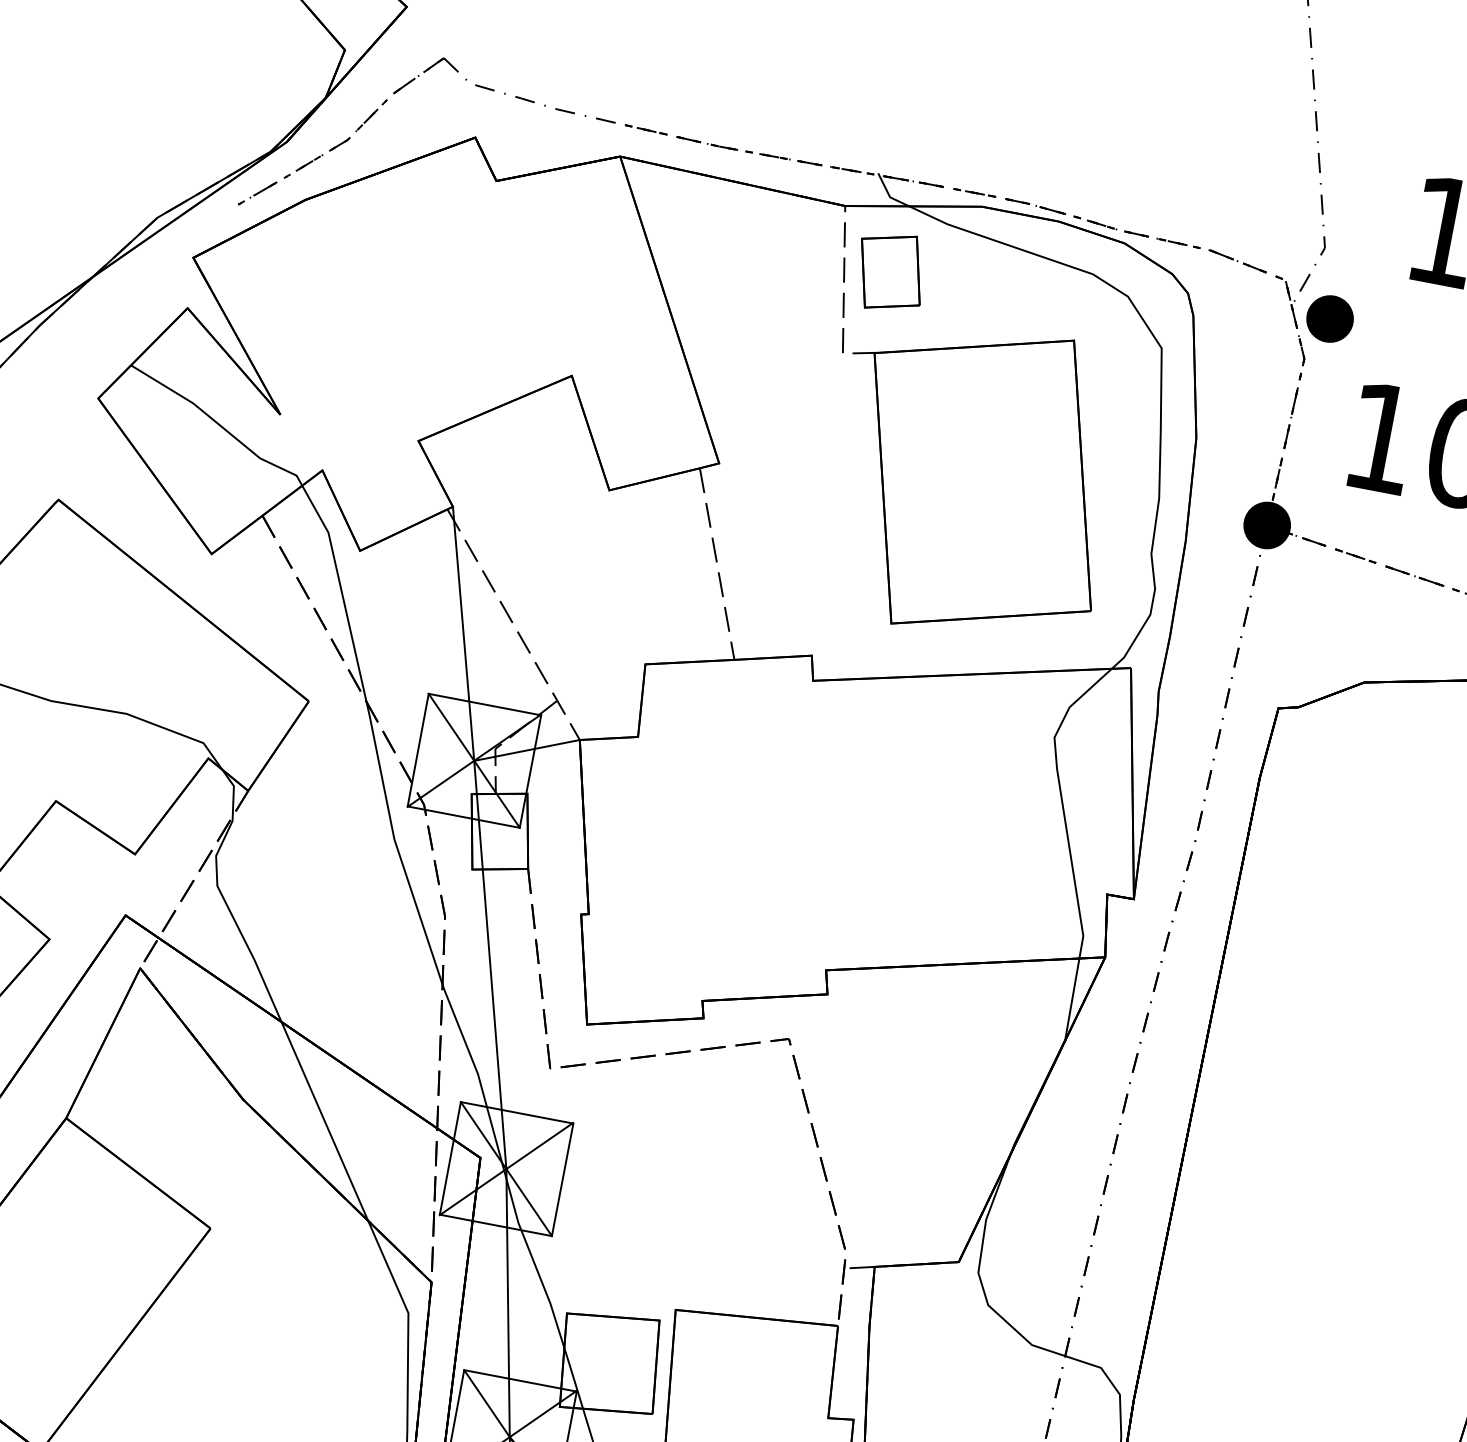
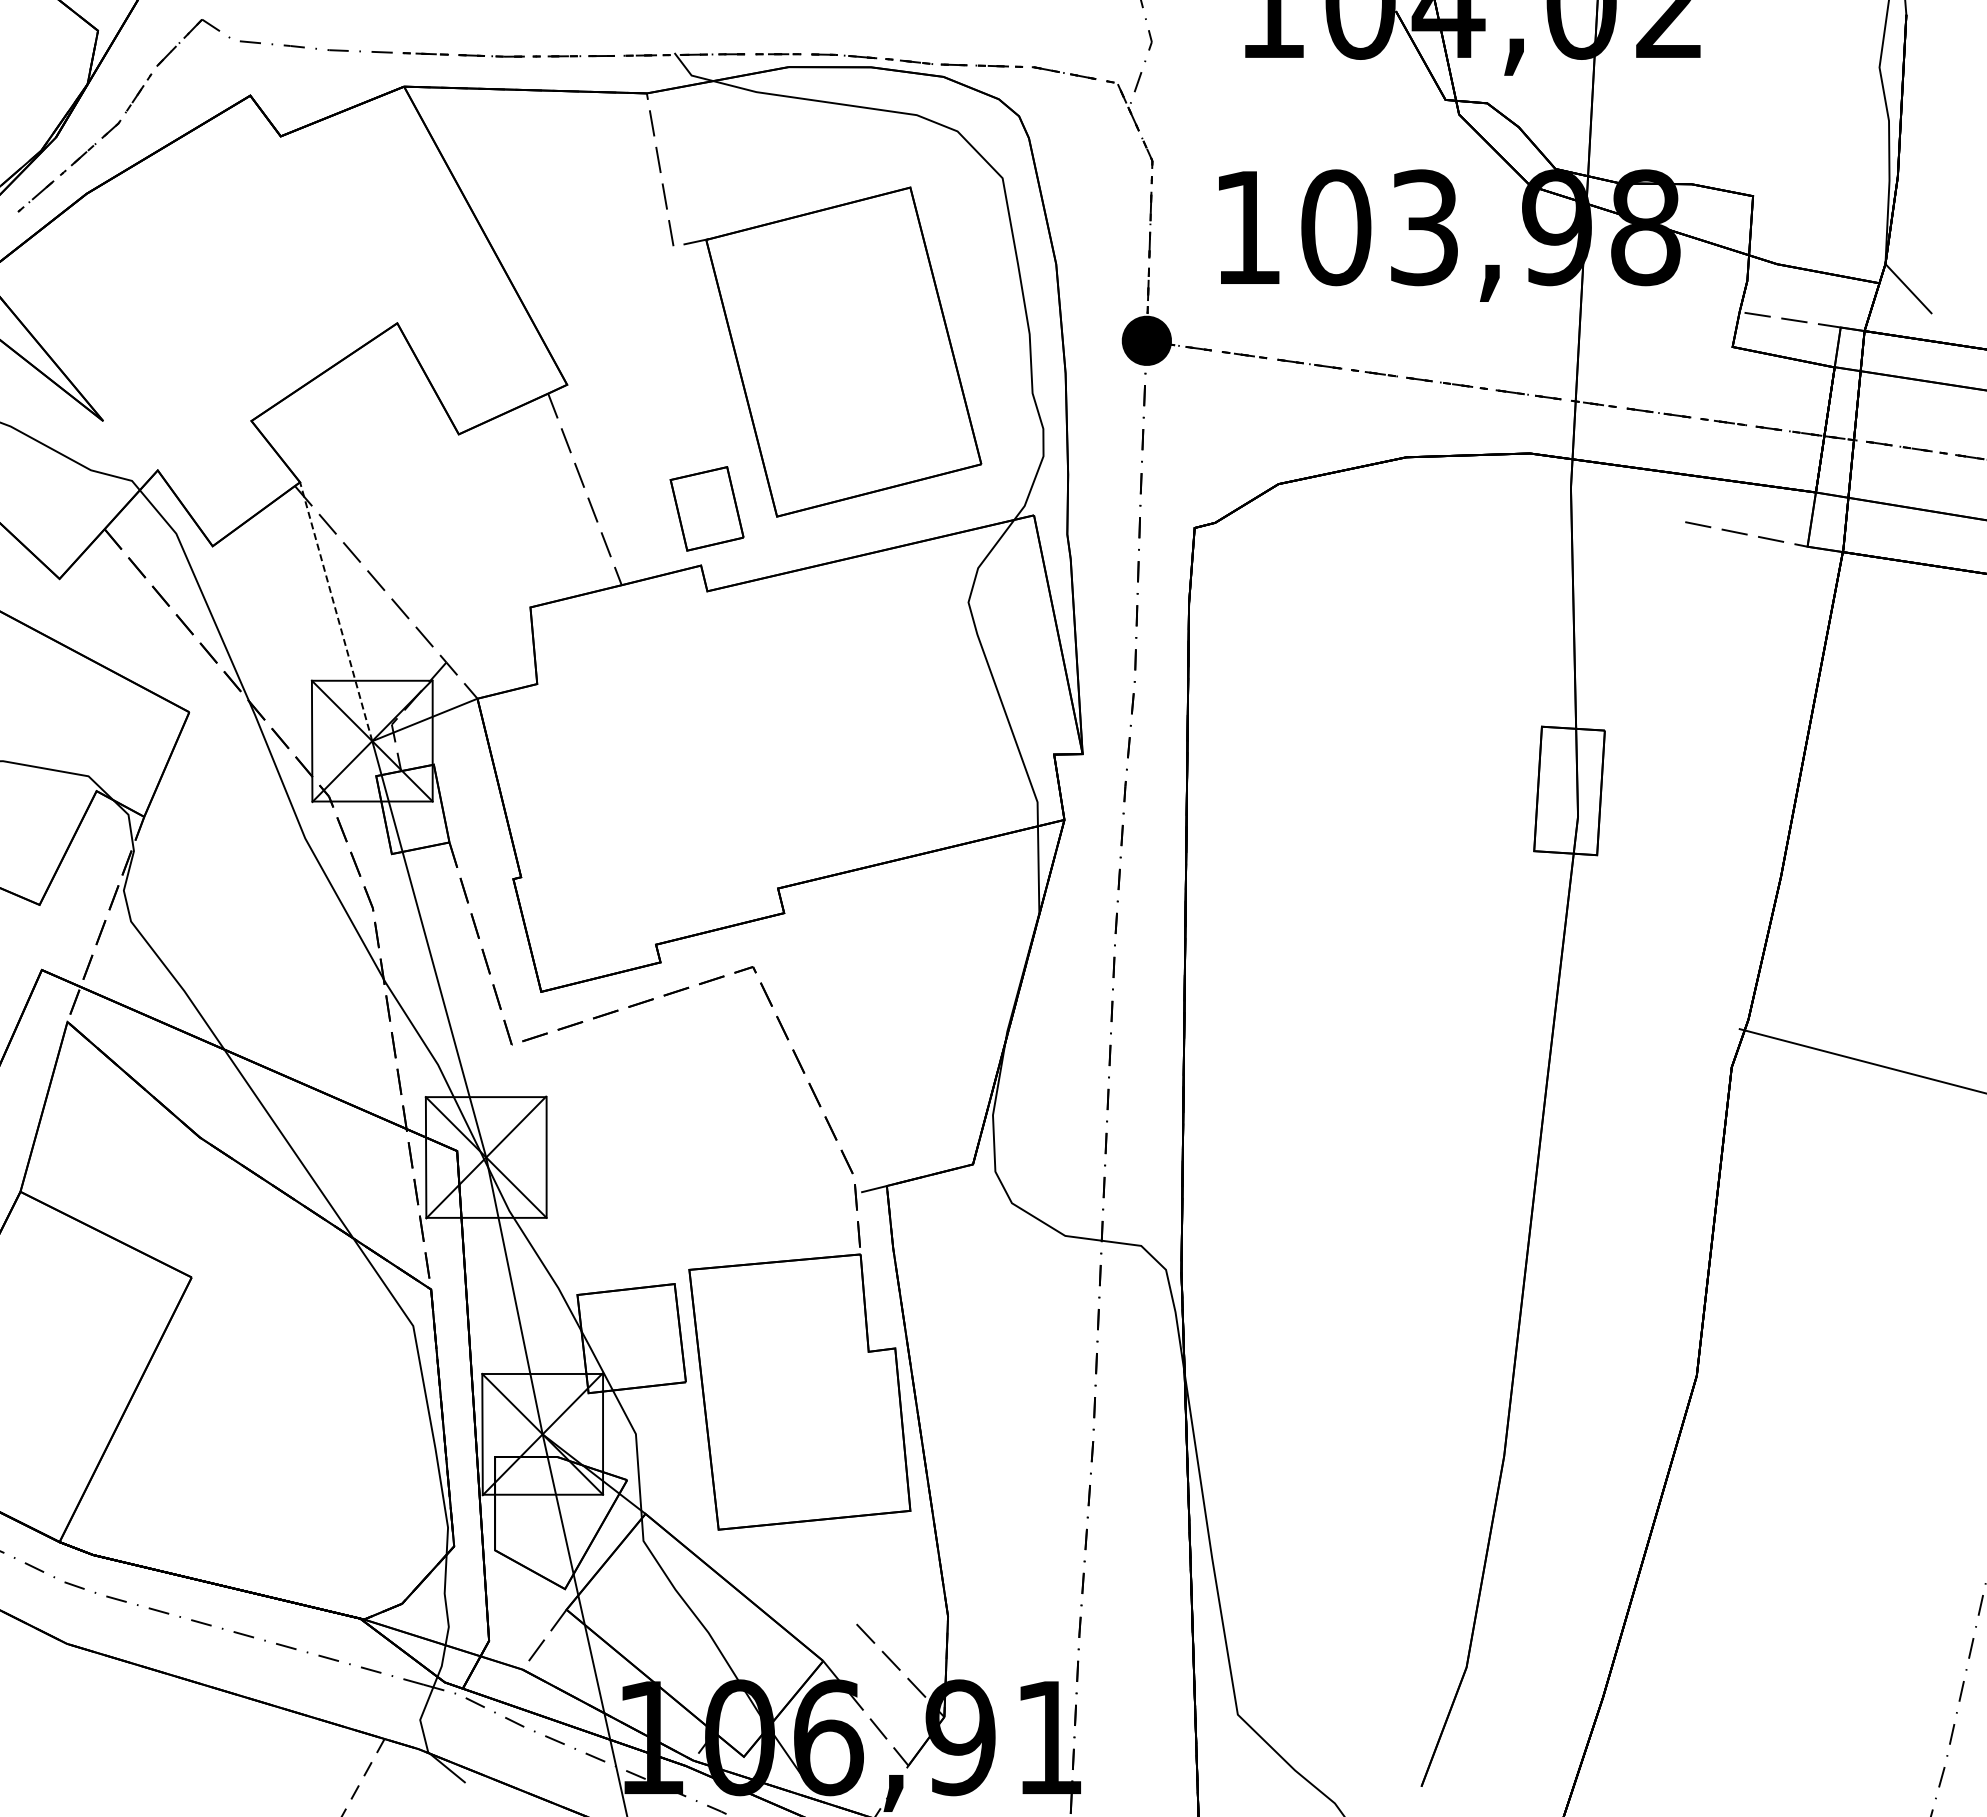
part: (890, 271) -> (706, 508), moved
part: (1330, 318) -> (1171, 114), removed
line: (463, 633) -> (336, 611), solid -> dashed

